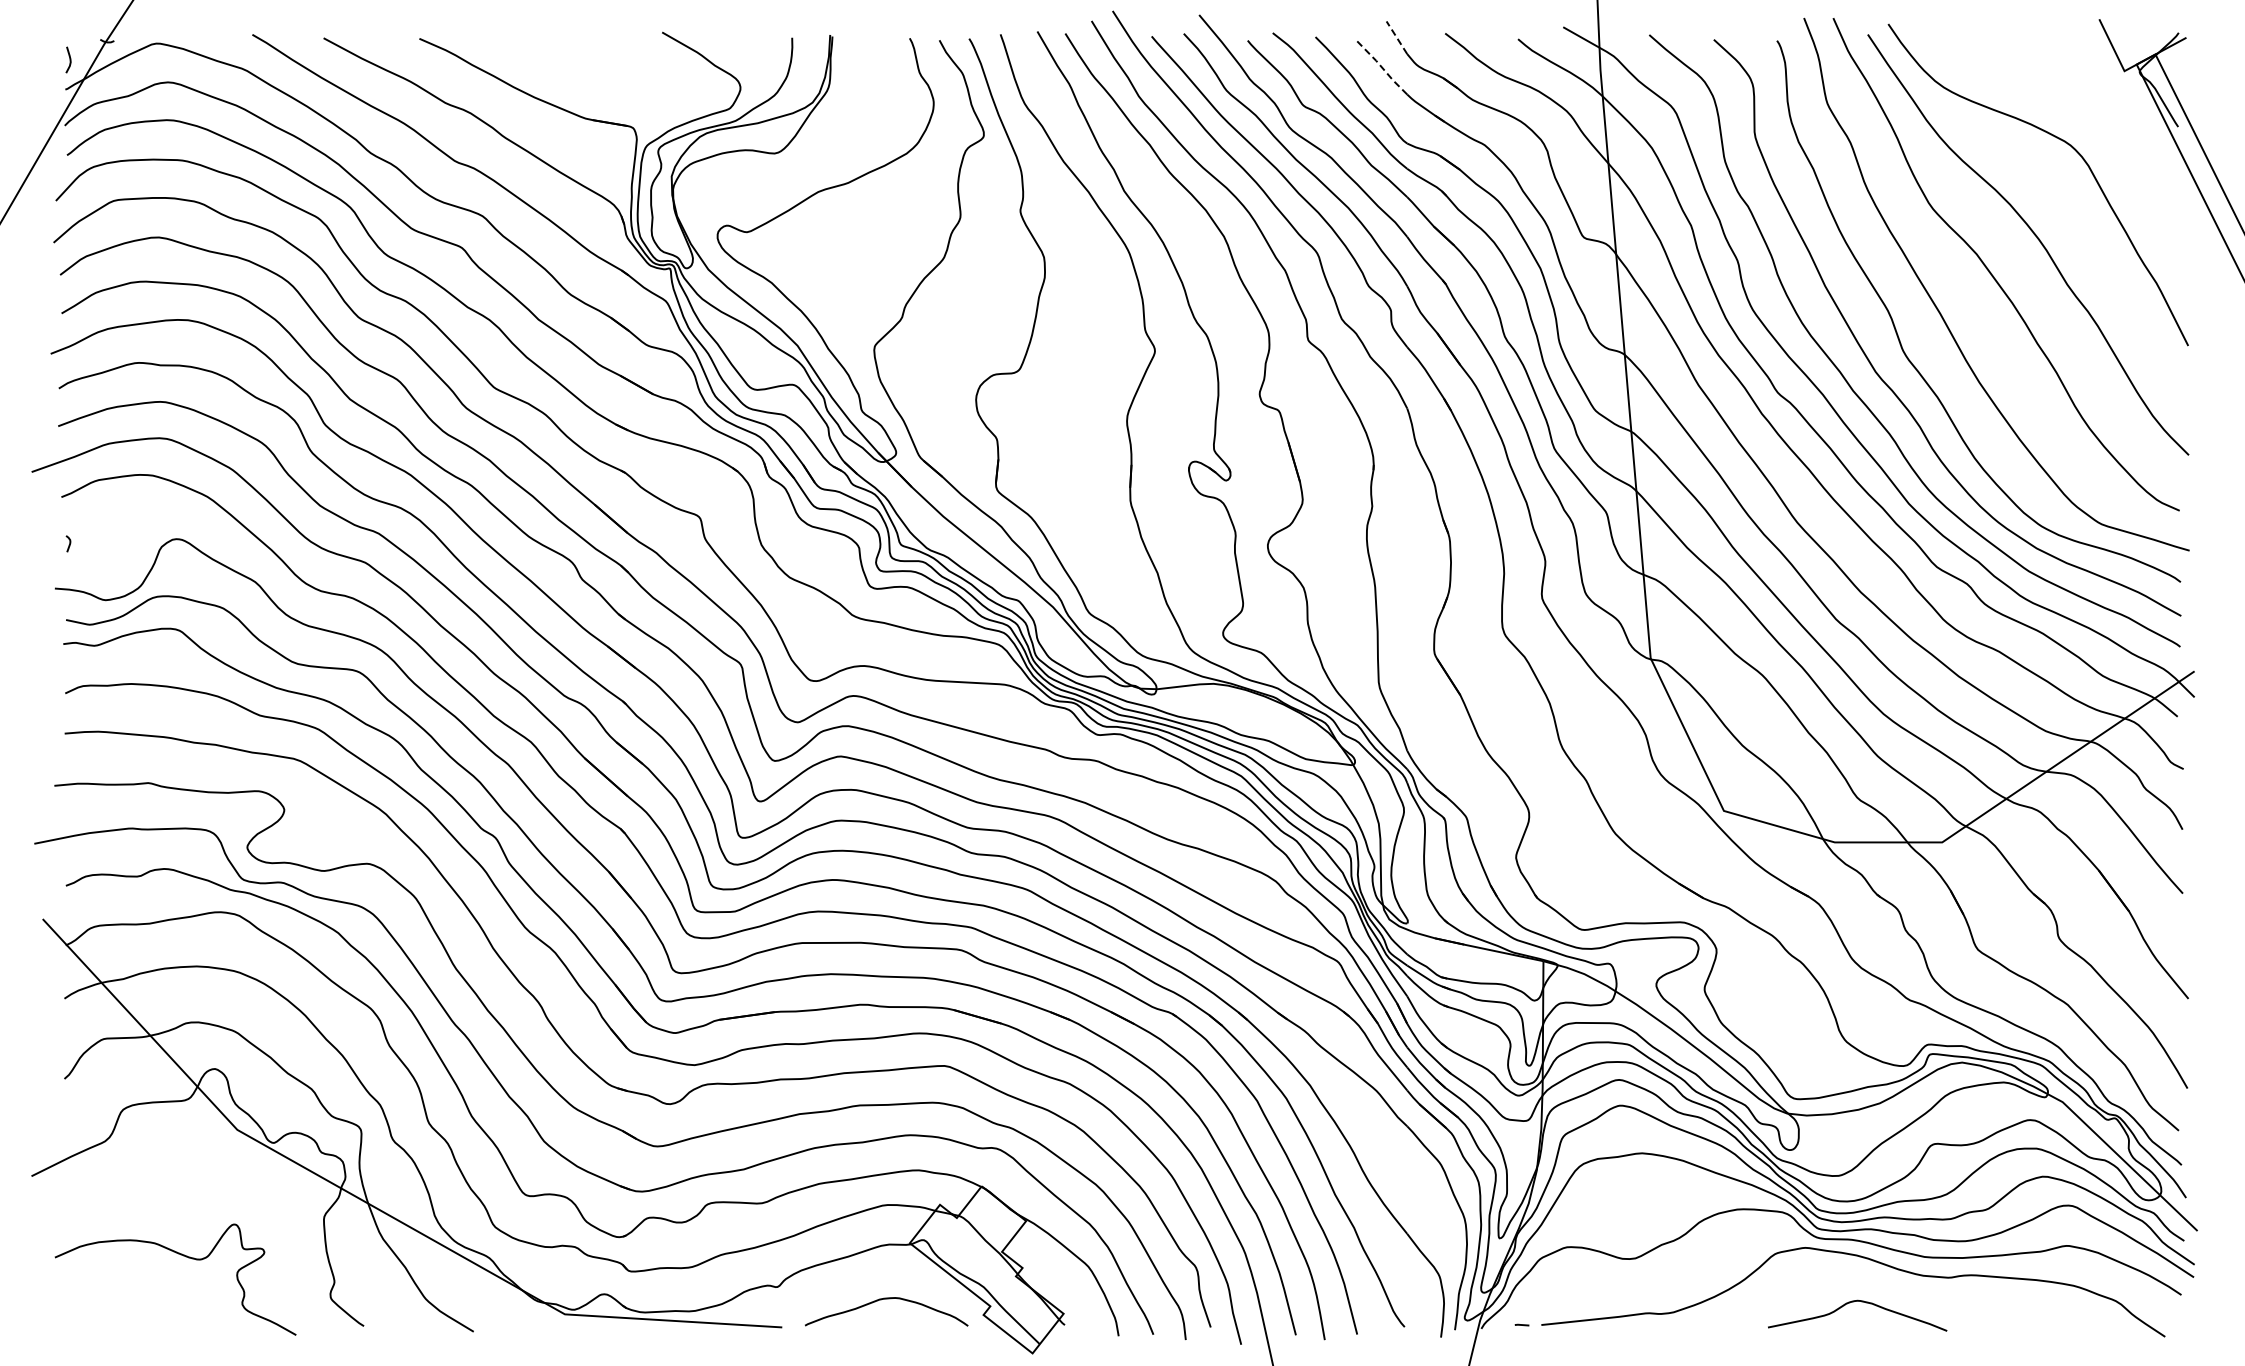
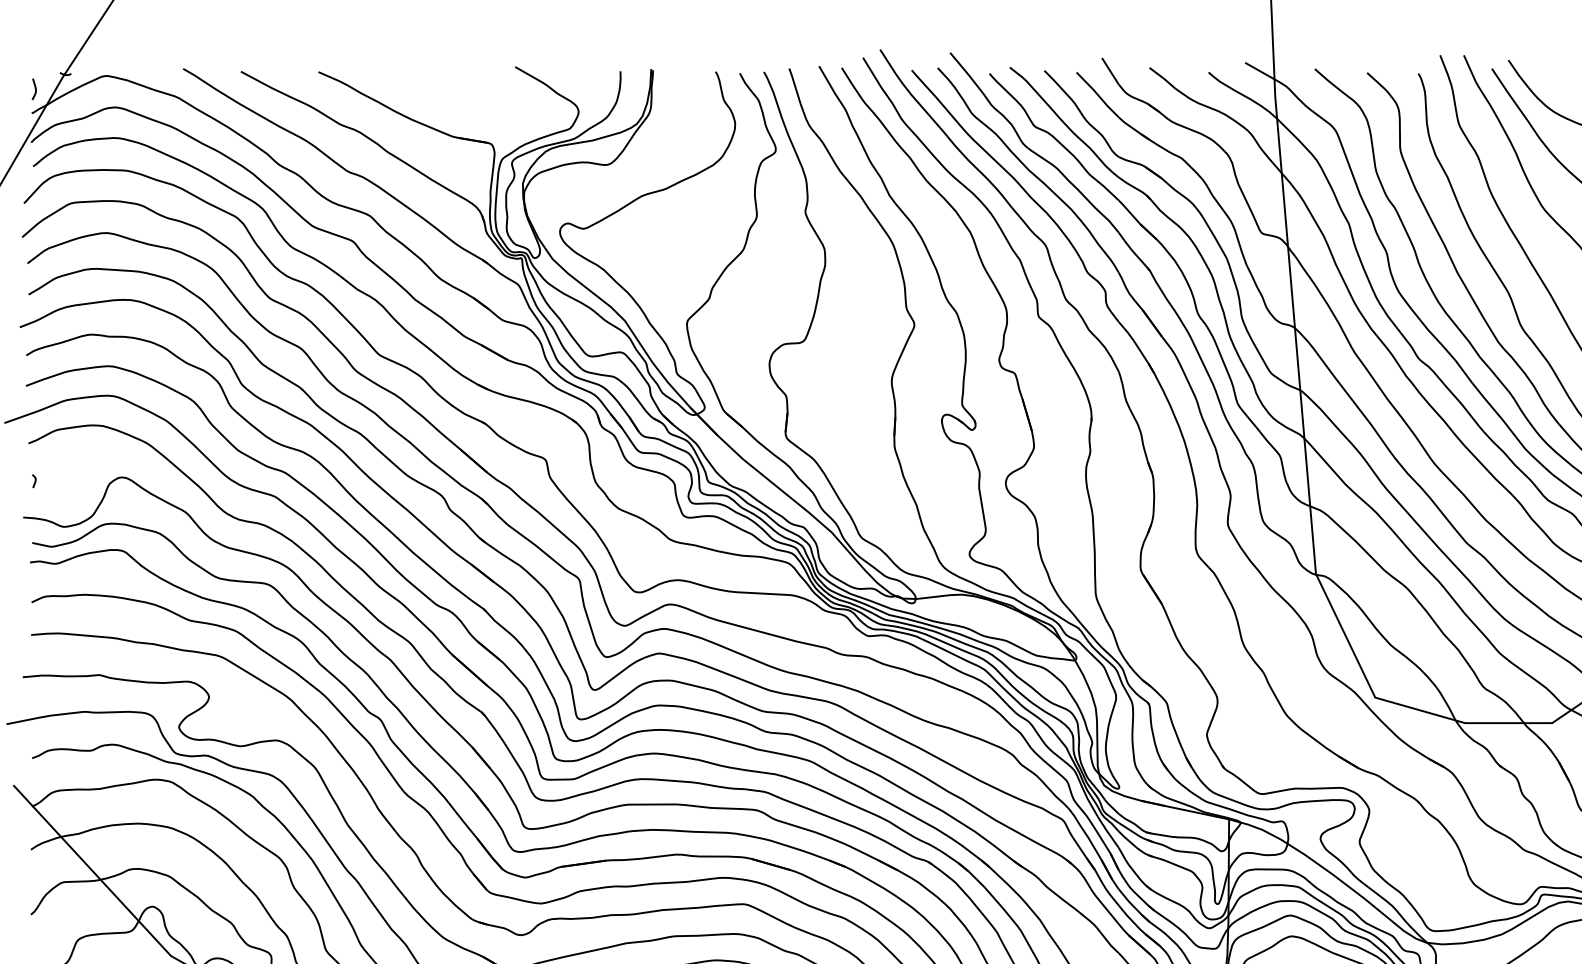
line: (1396, 37) -> (1110, 71), dashed -> solid
line: (1380, 66) -> (1097, 94), dashed -> solid

